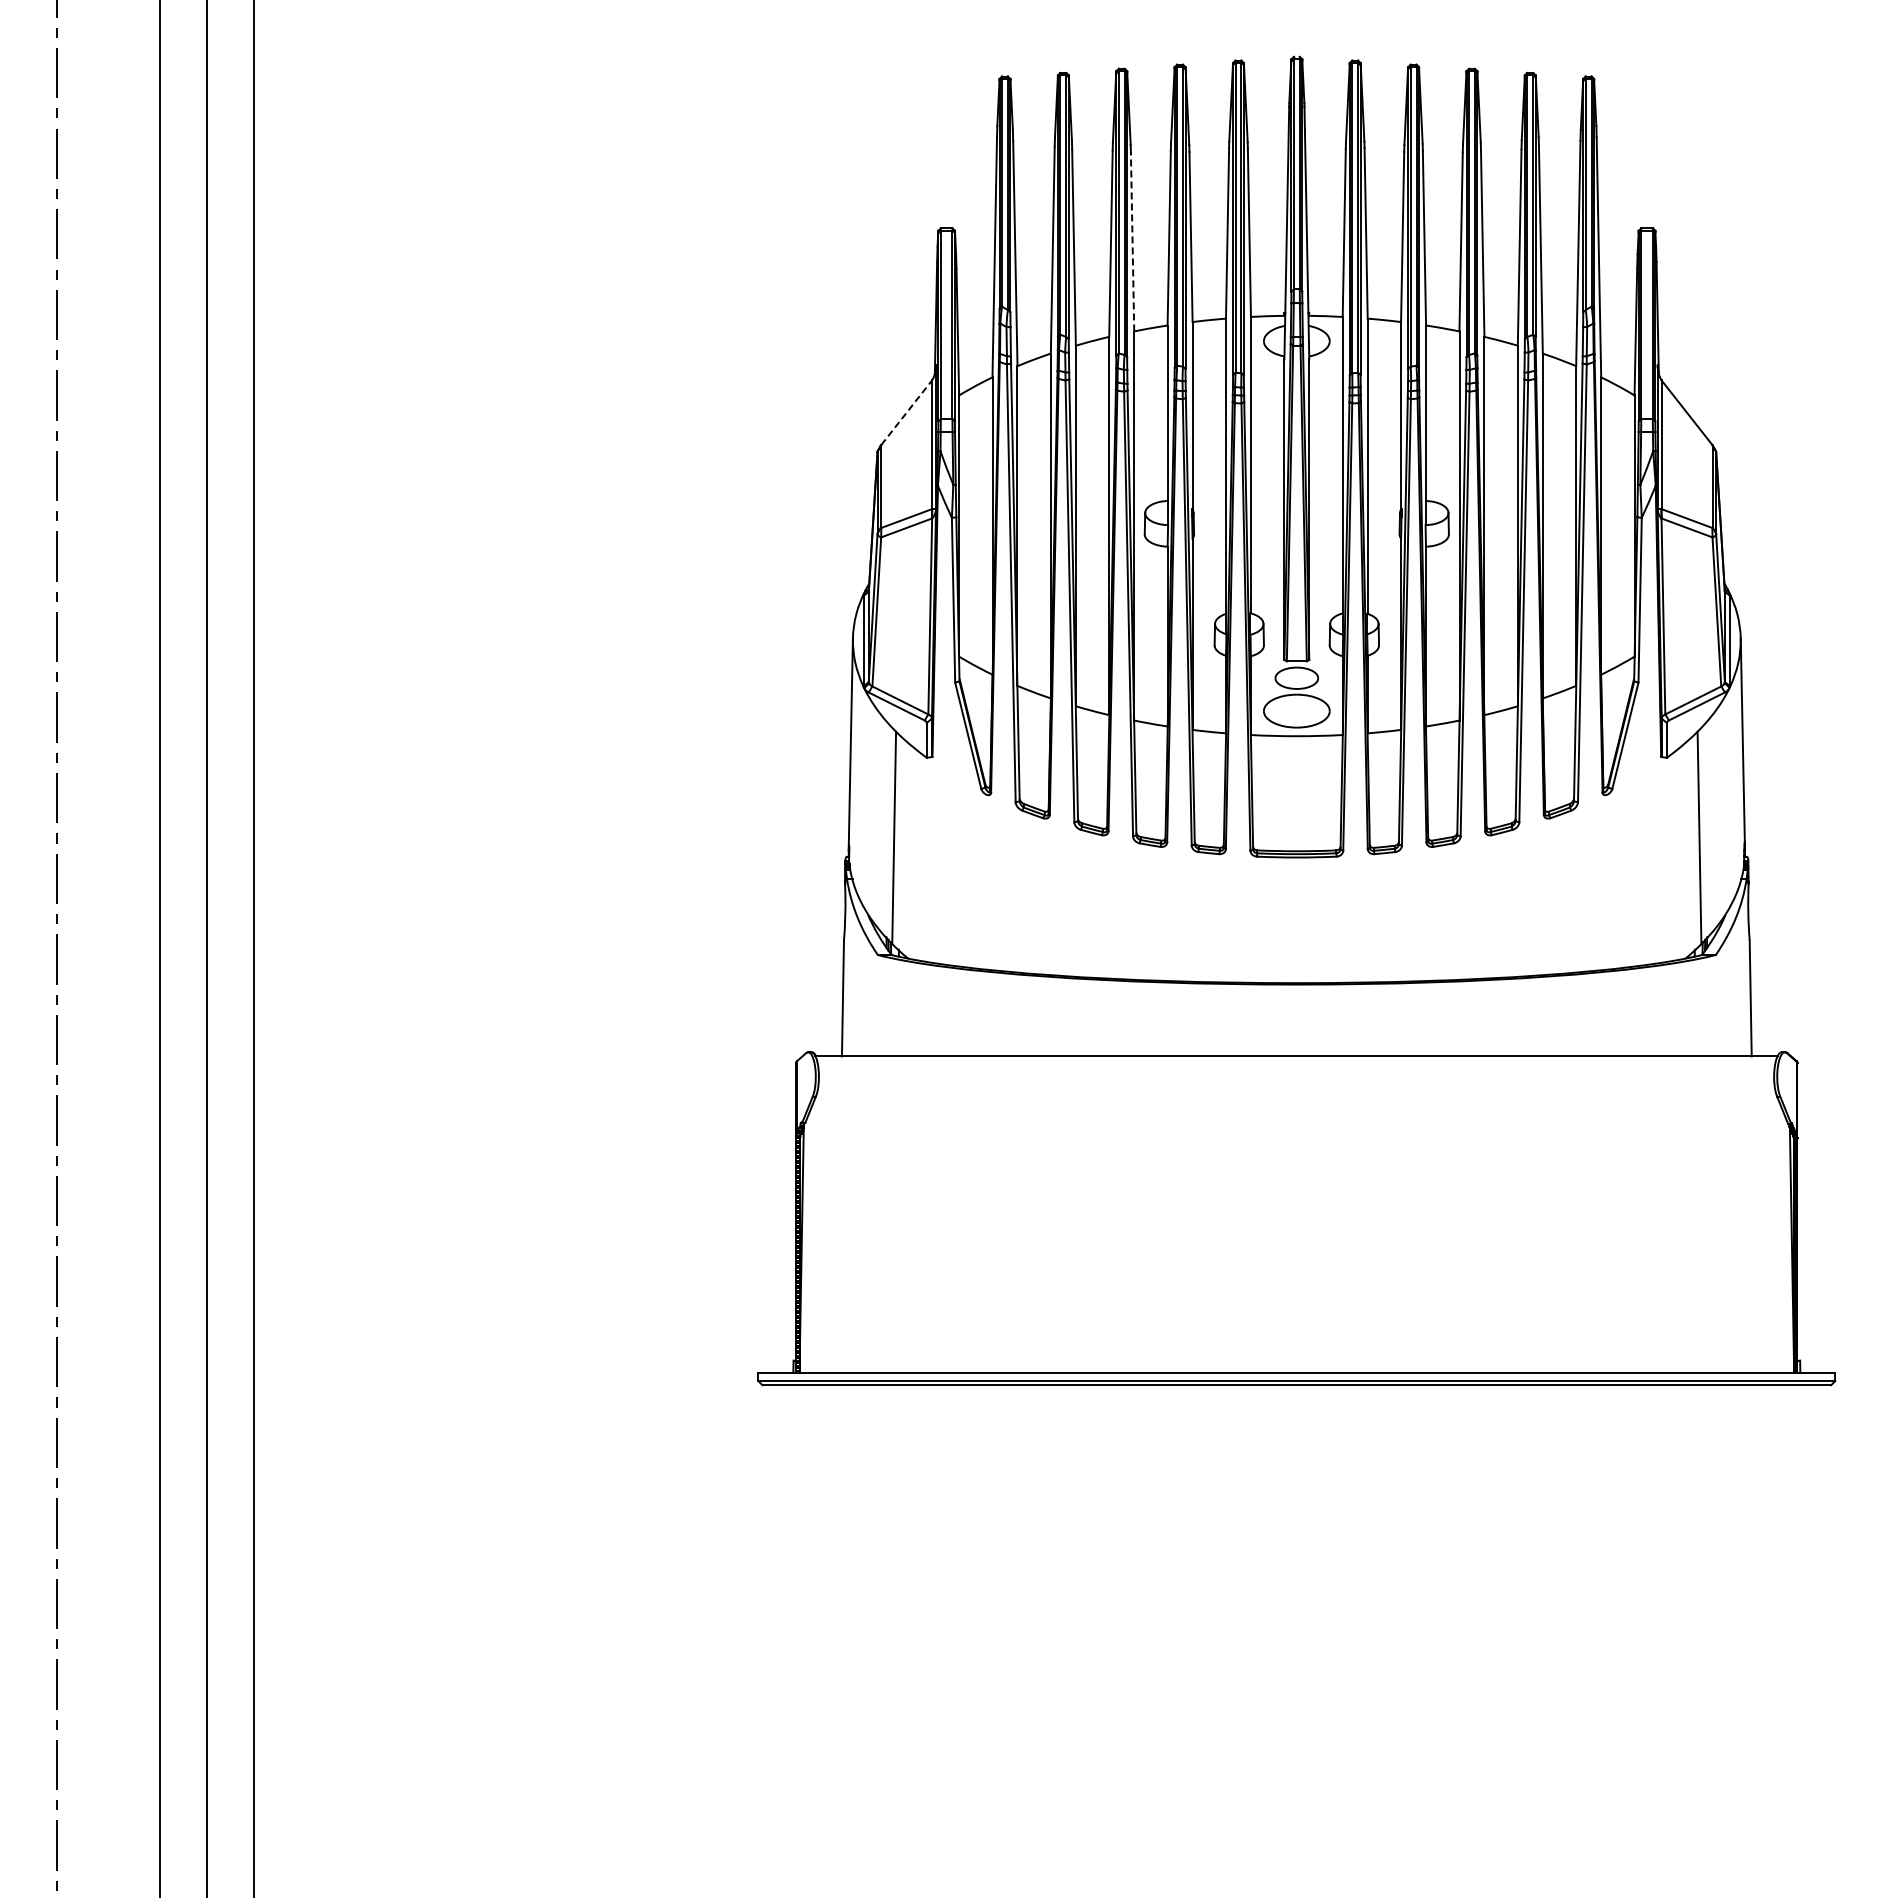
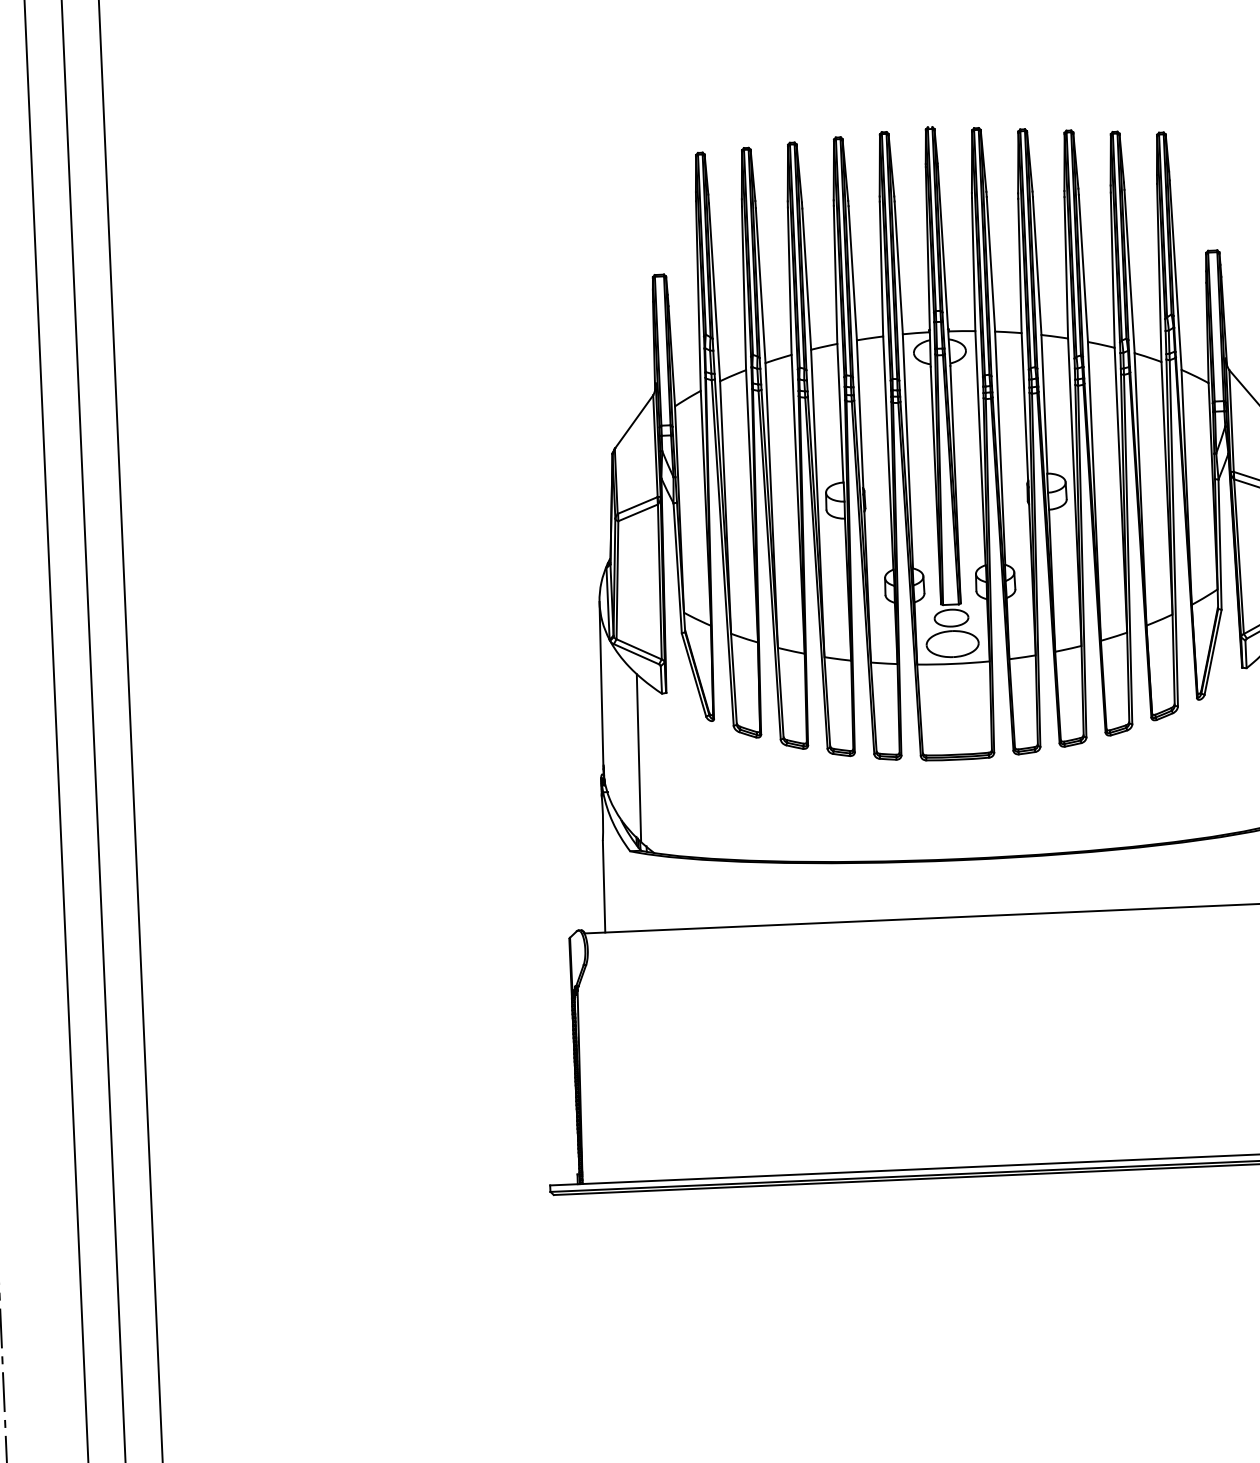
line: (1132, 241) -> (806, 278), dashed -> solid
line: (907, 412) -> (634, 421), dashed -> solid

